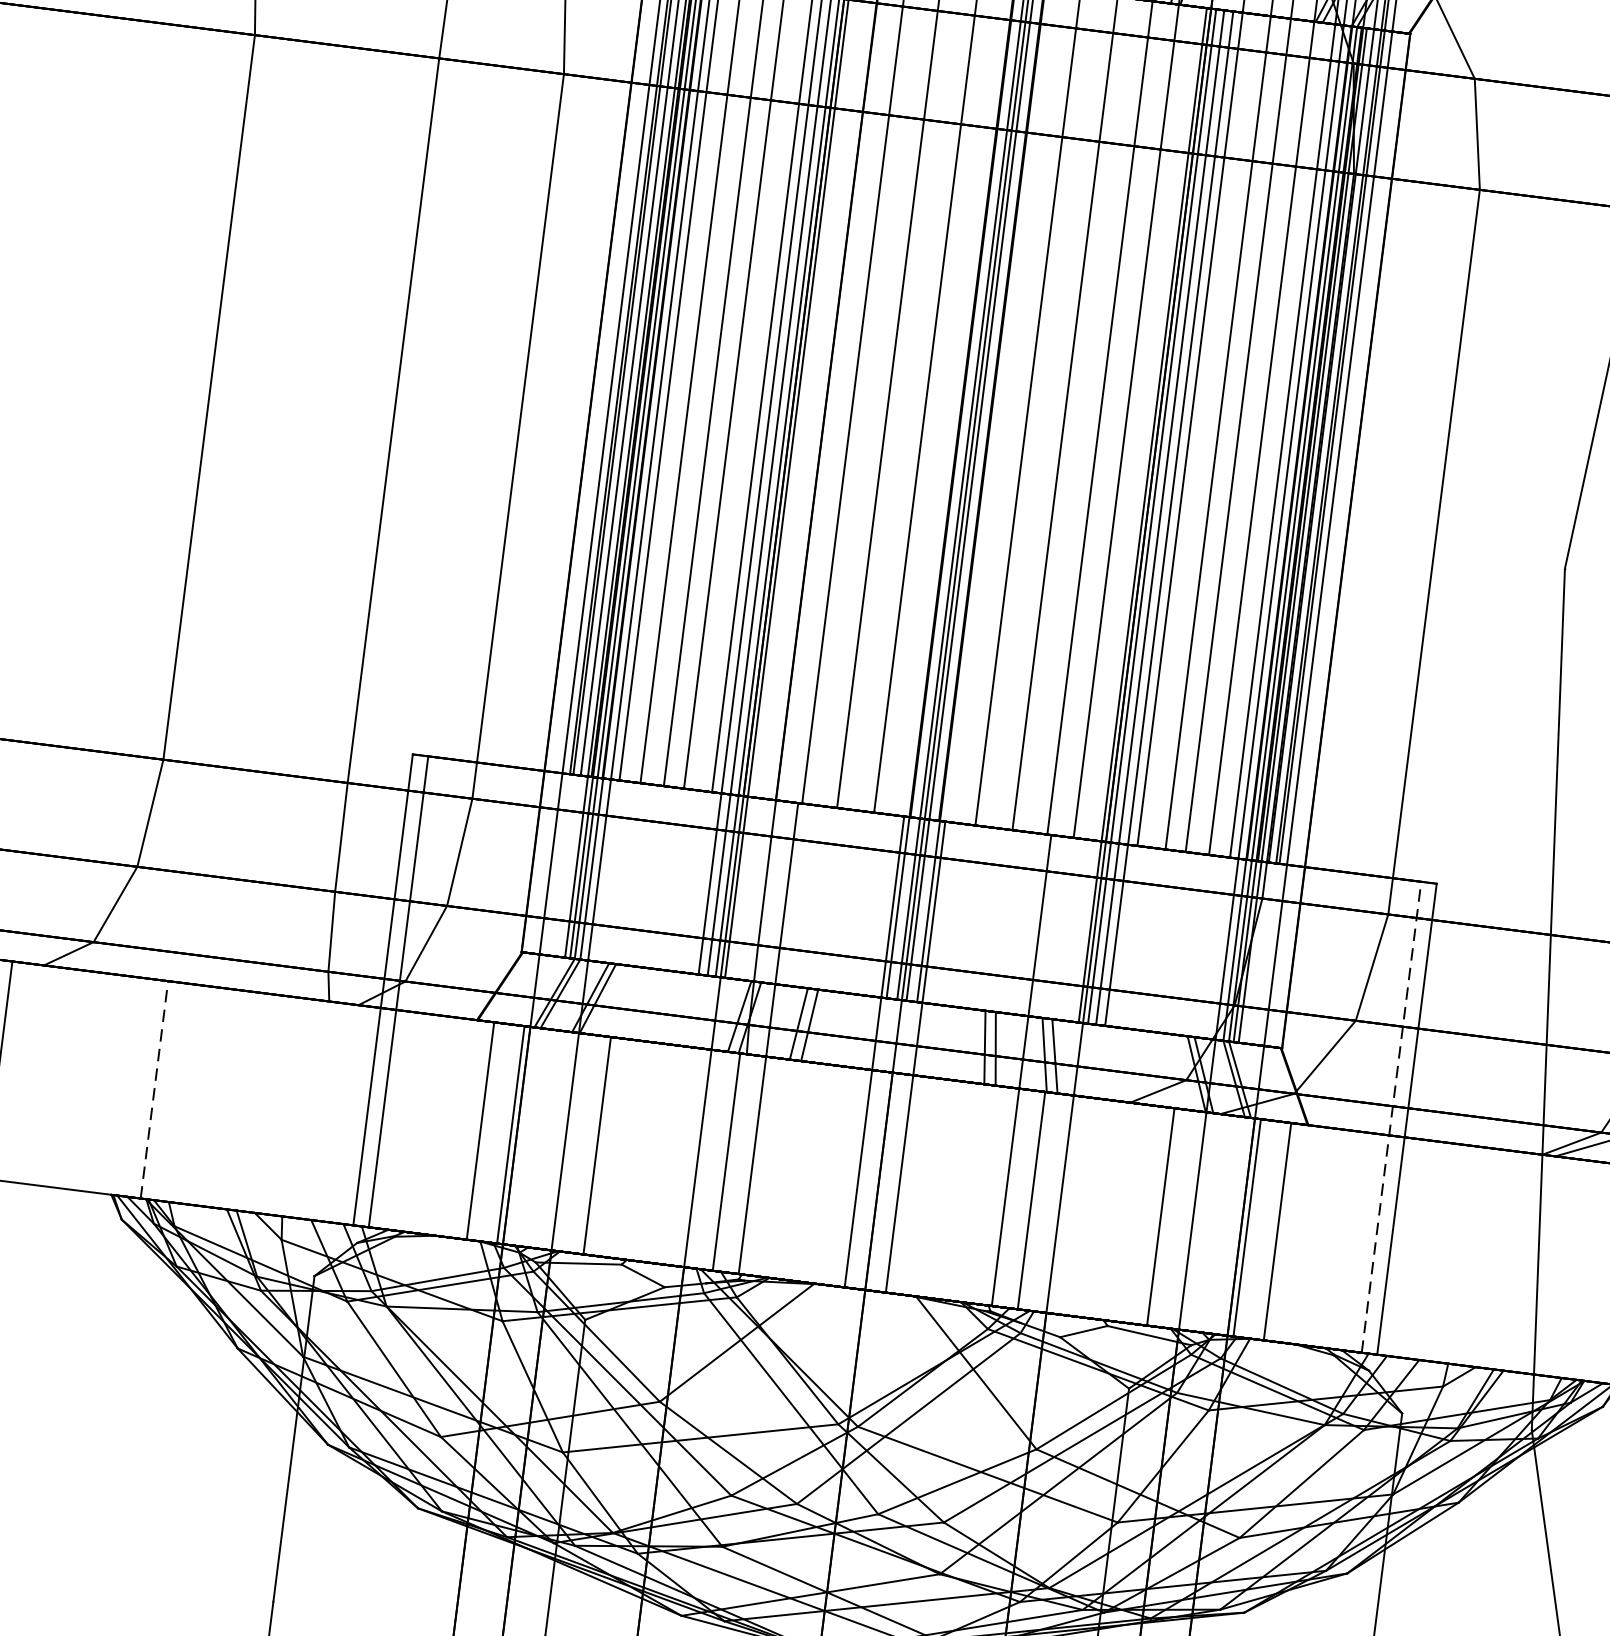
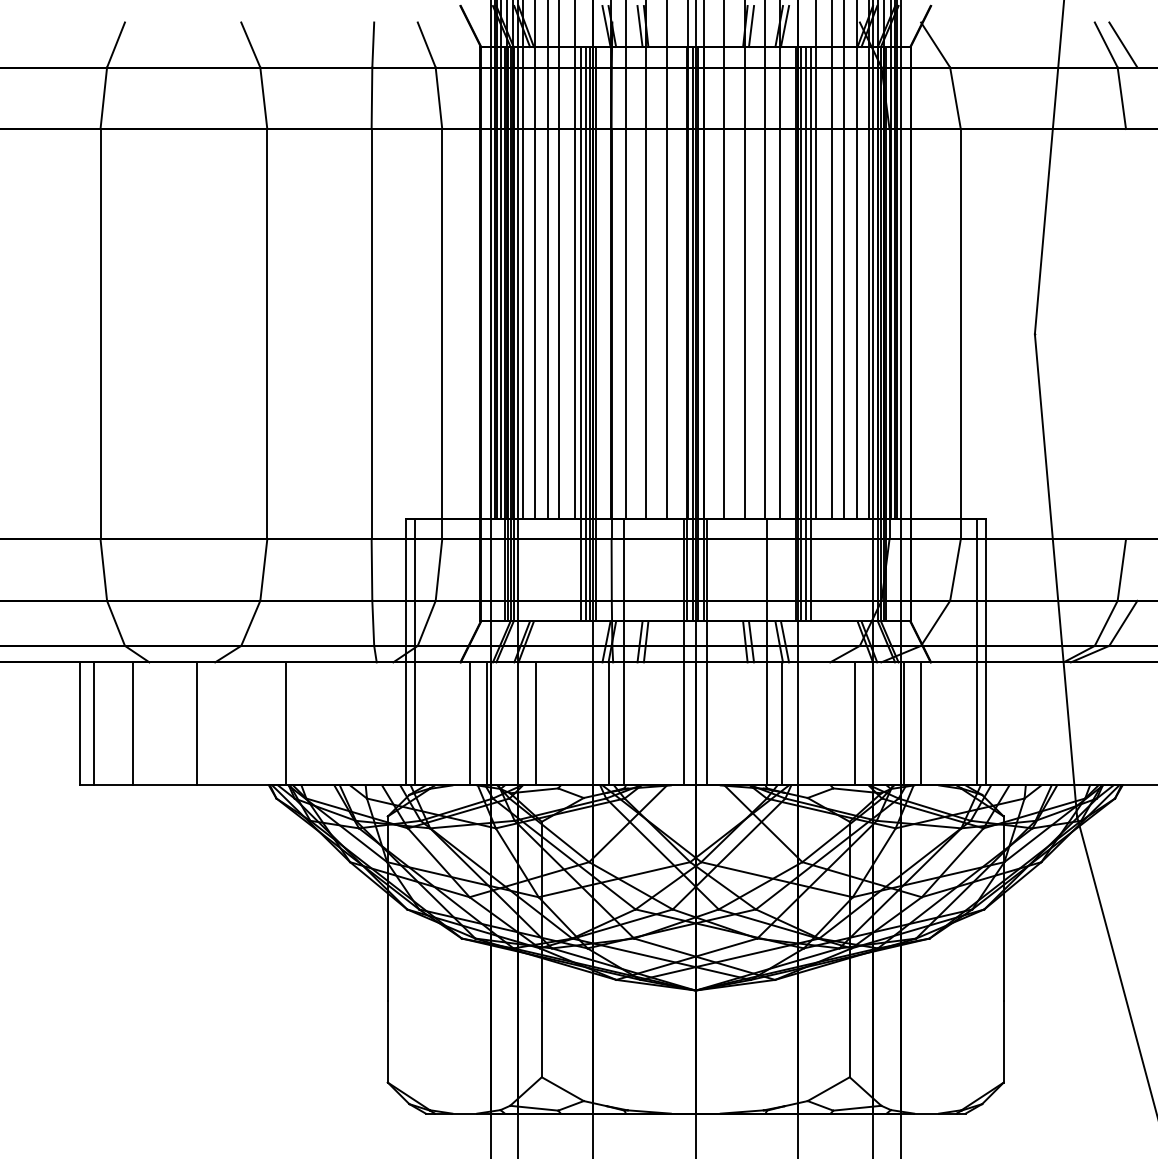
line: (154, 1089) -> (285, 723), dashed -> solid
line: (1391, 1116) -> (976, 651), dashed -> solid

